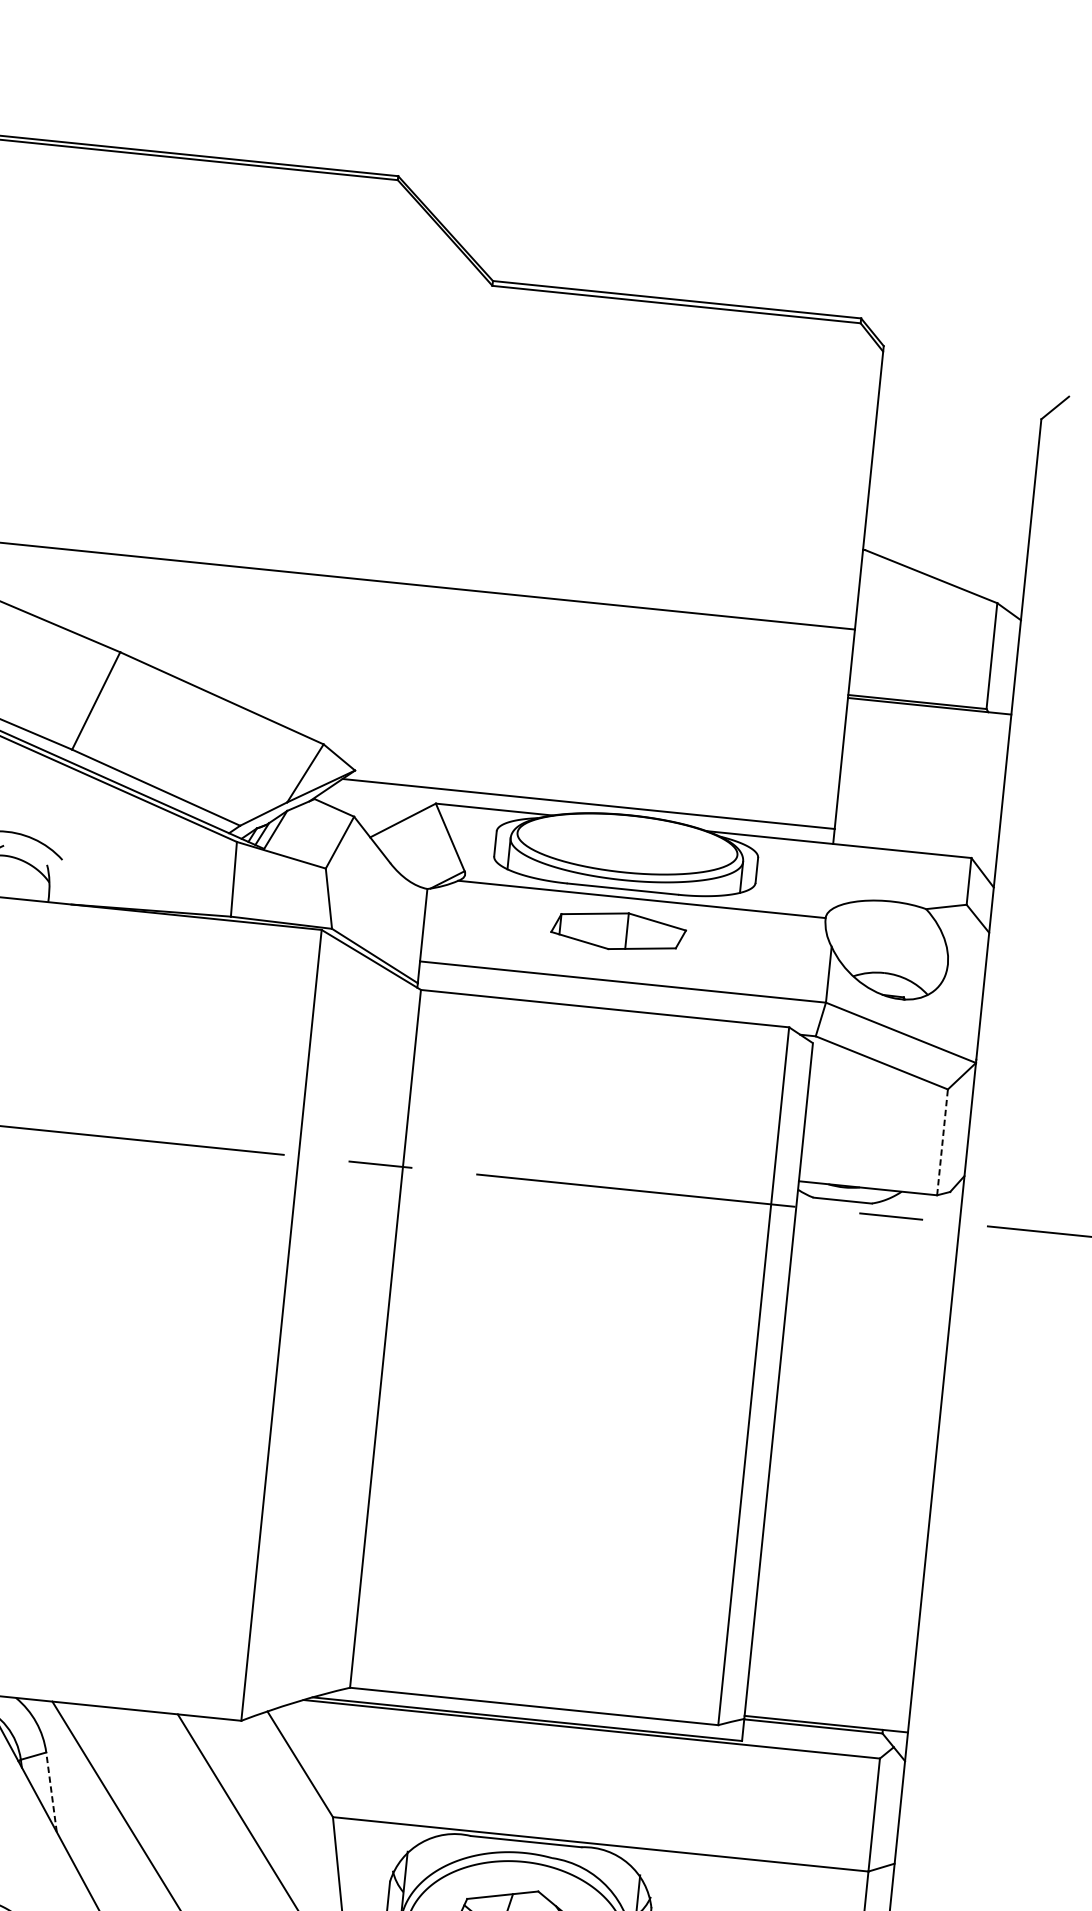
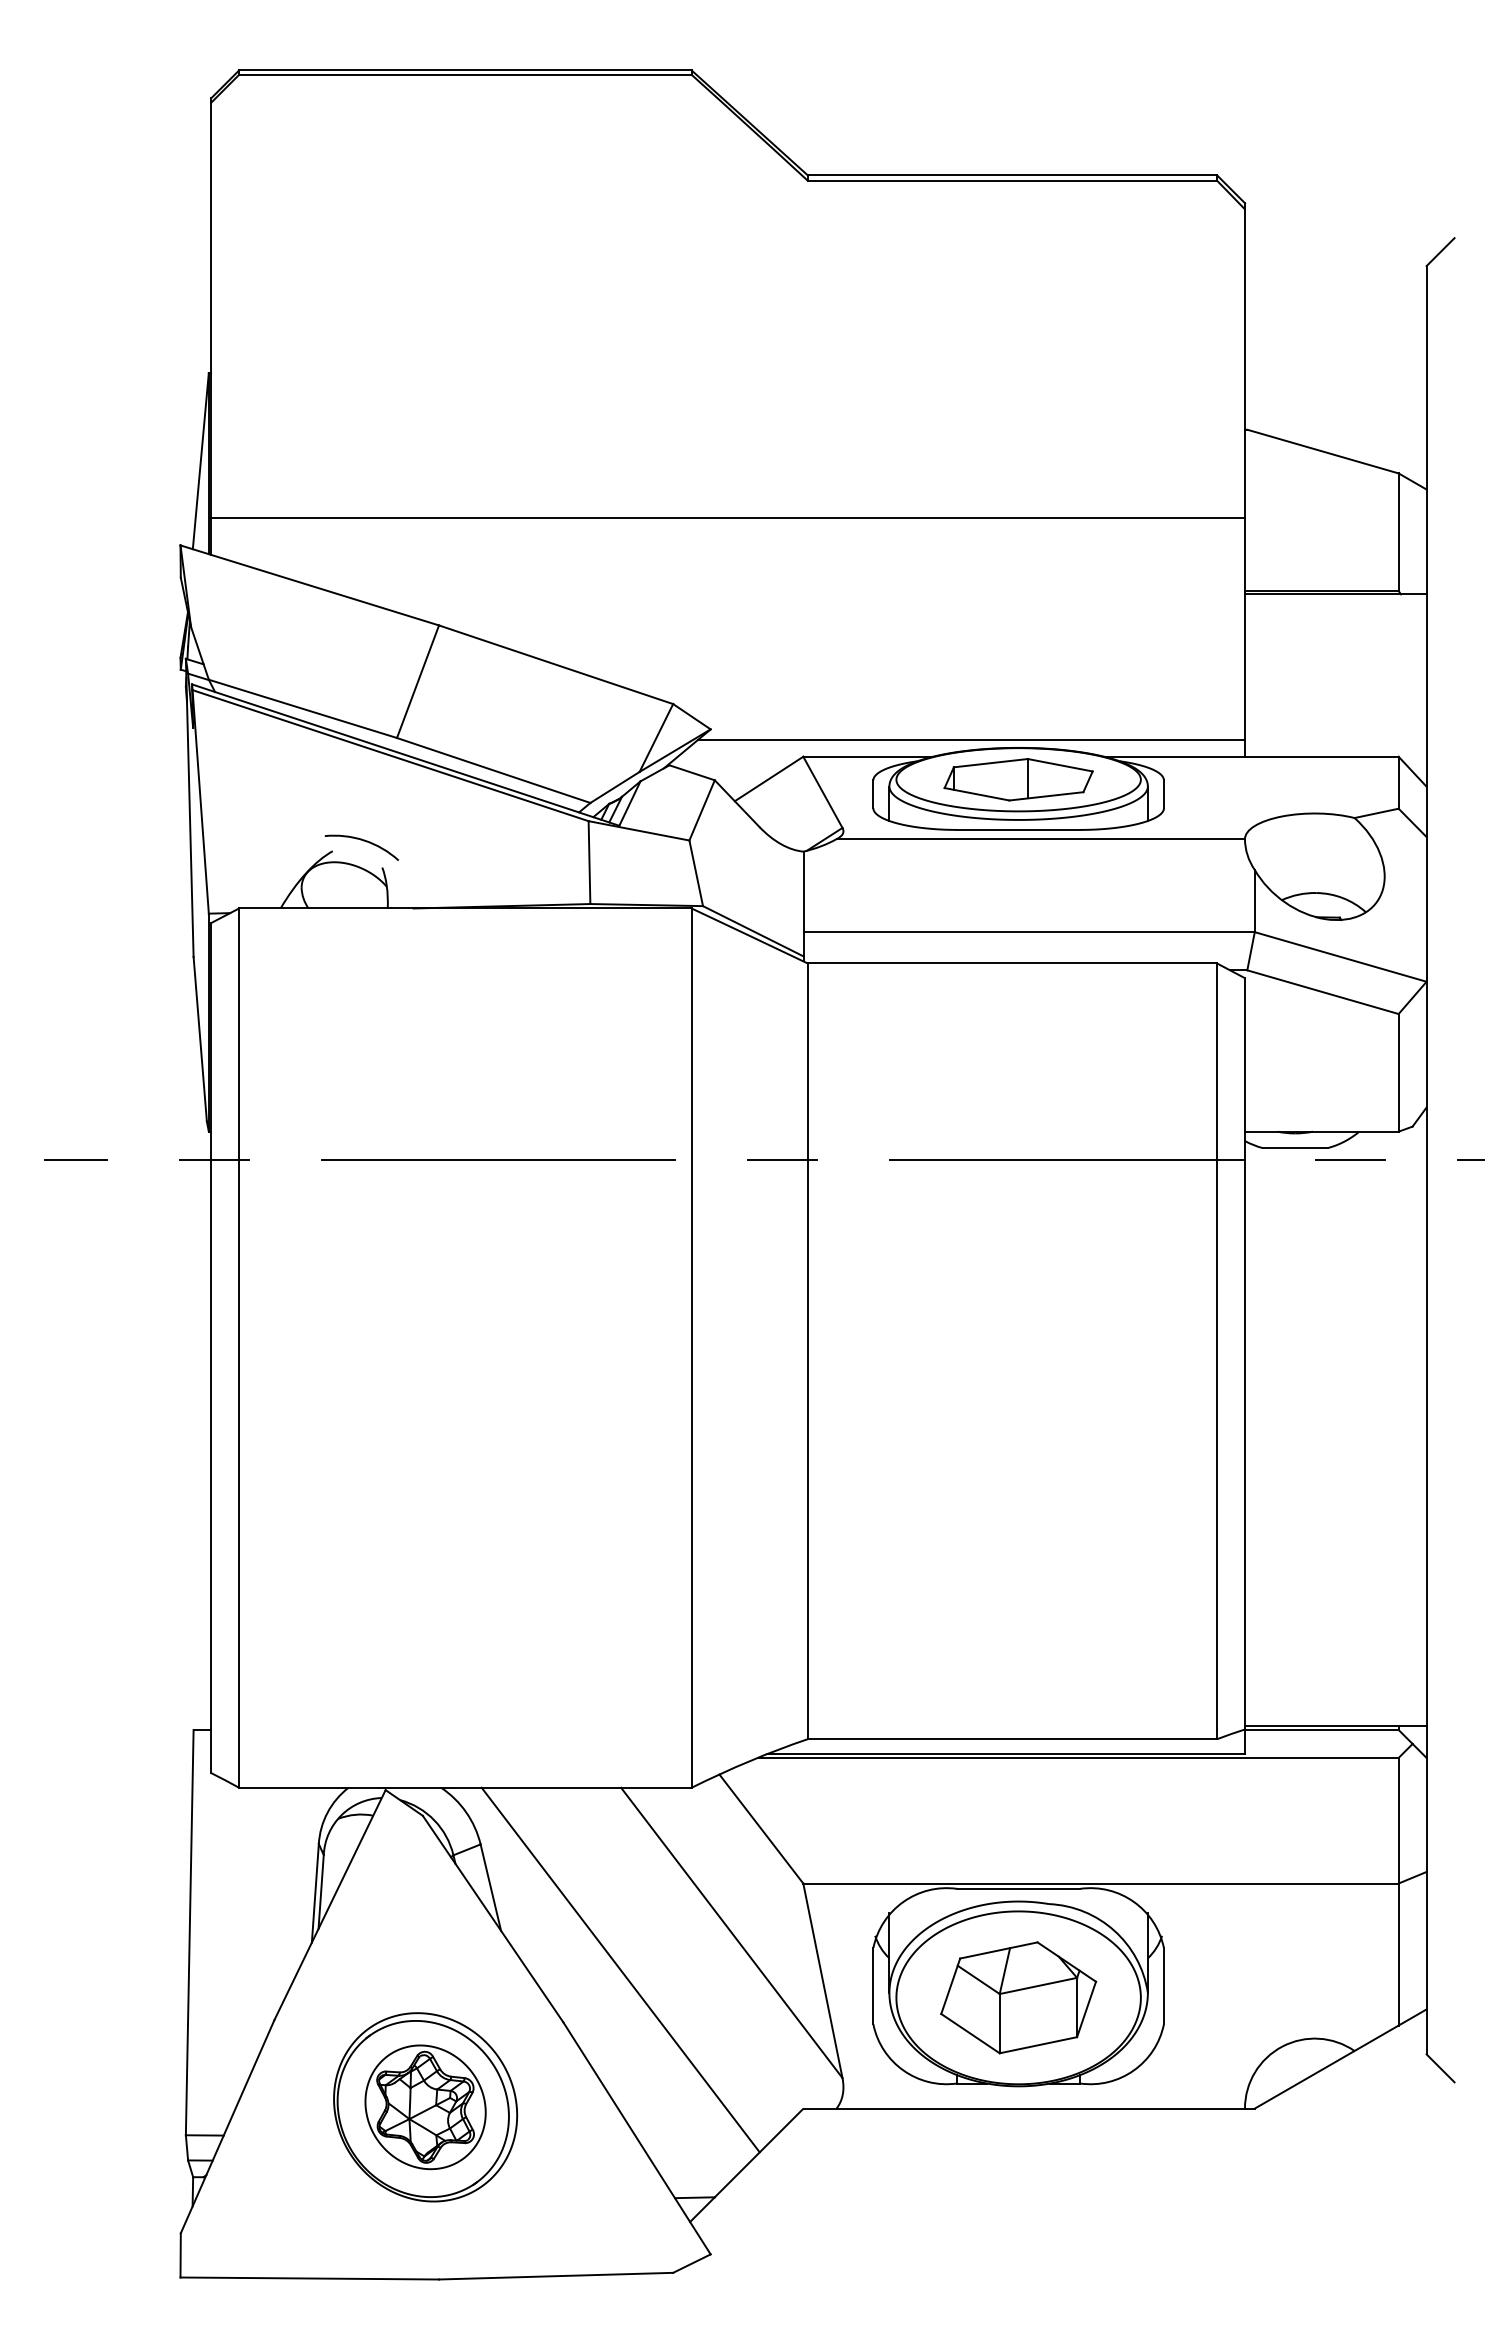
part: (618, 931) -> (1018, 779), moved
line: (942, 1142) -> (1398, 1072), dashed -> solid
line: (51, 1792) -> (490, 1887), dashed -> solid

